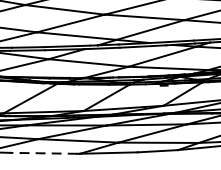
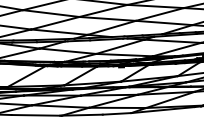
line: (42, 153) -> (35, 115), dashed -> solid

